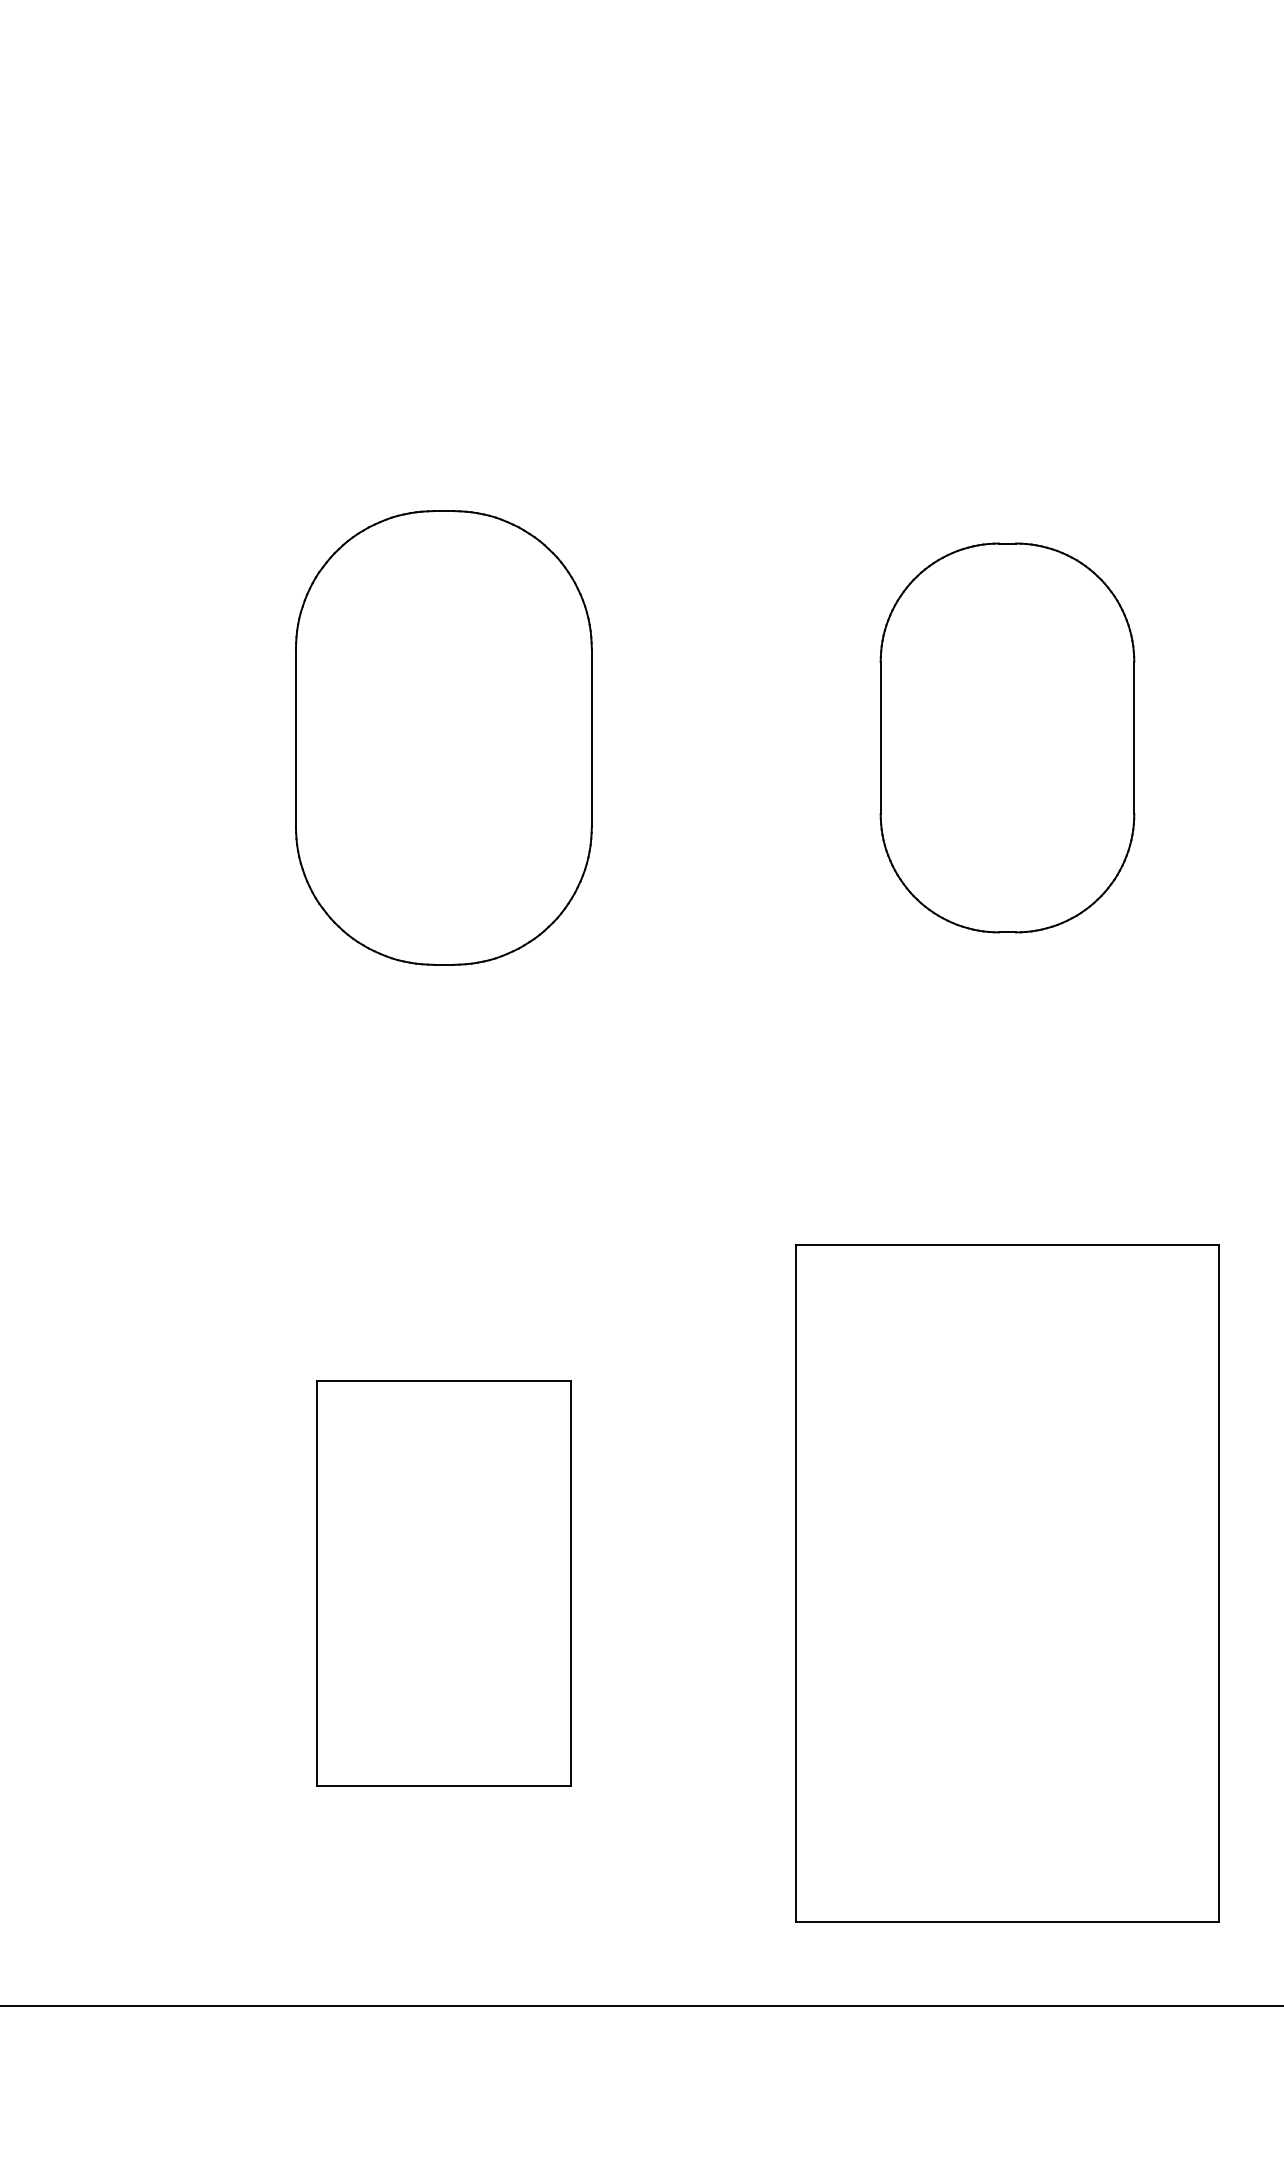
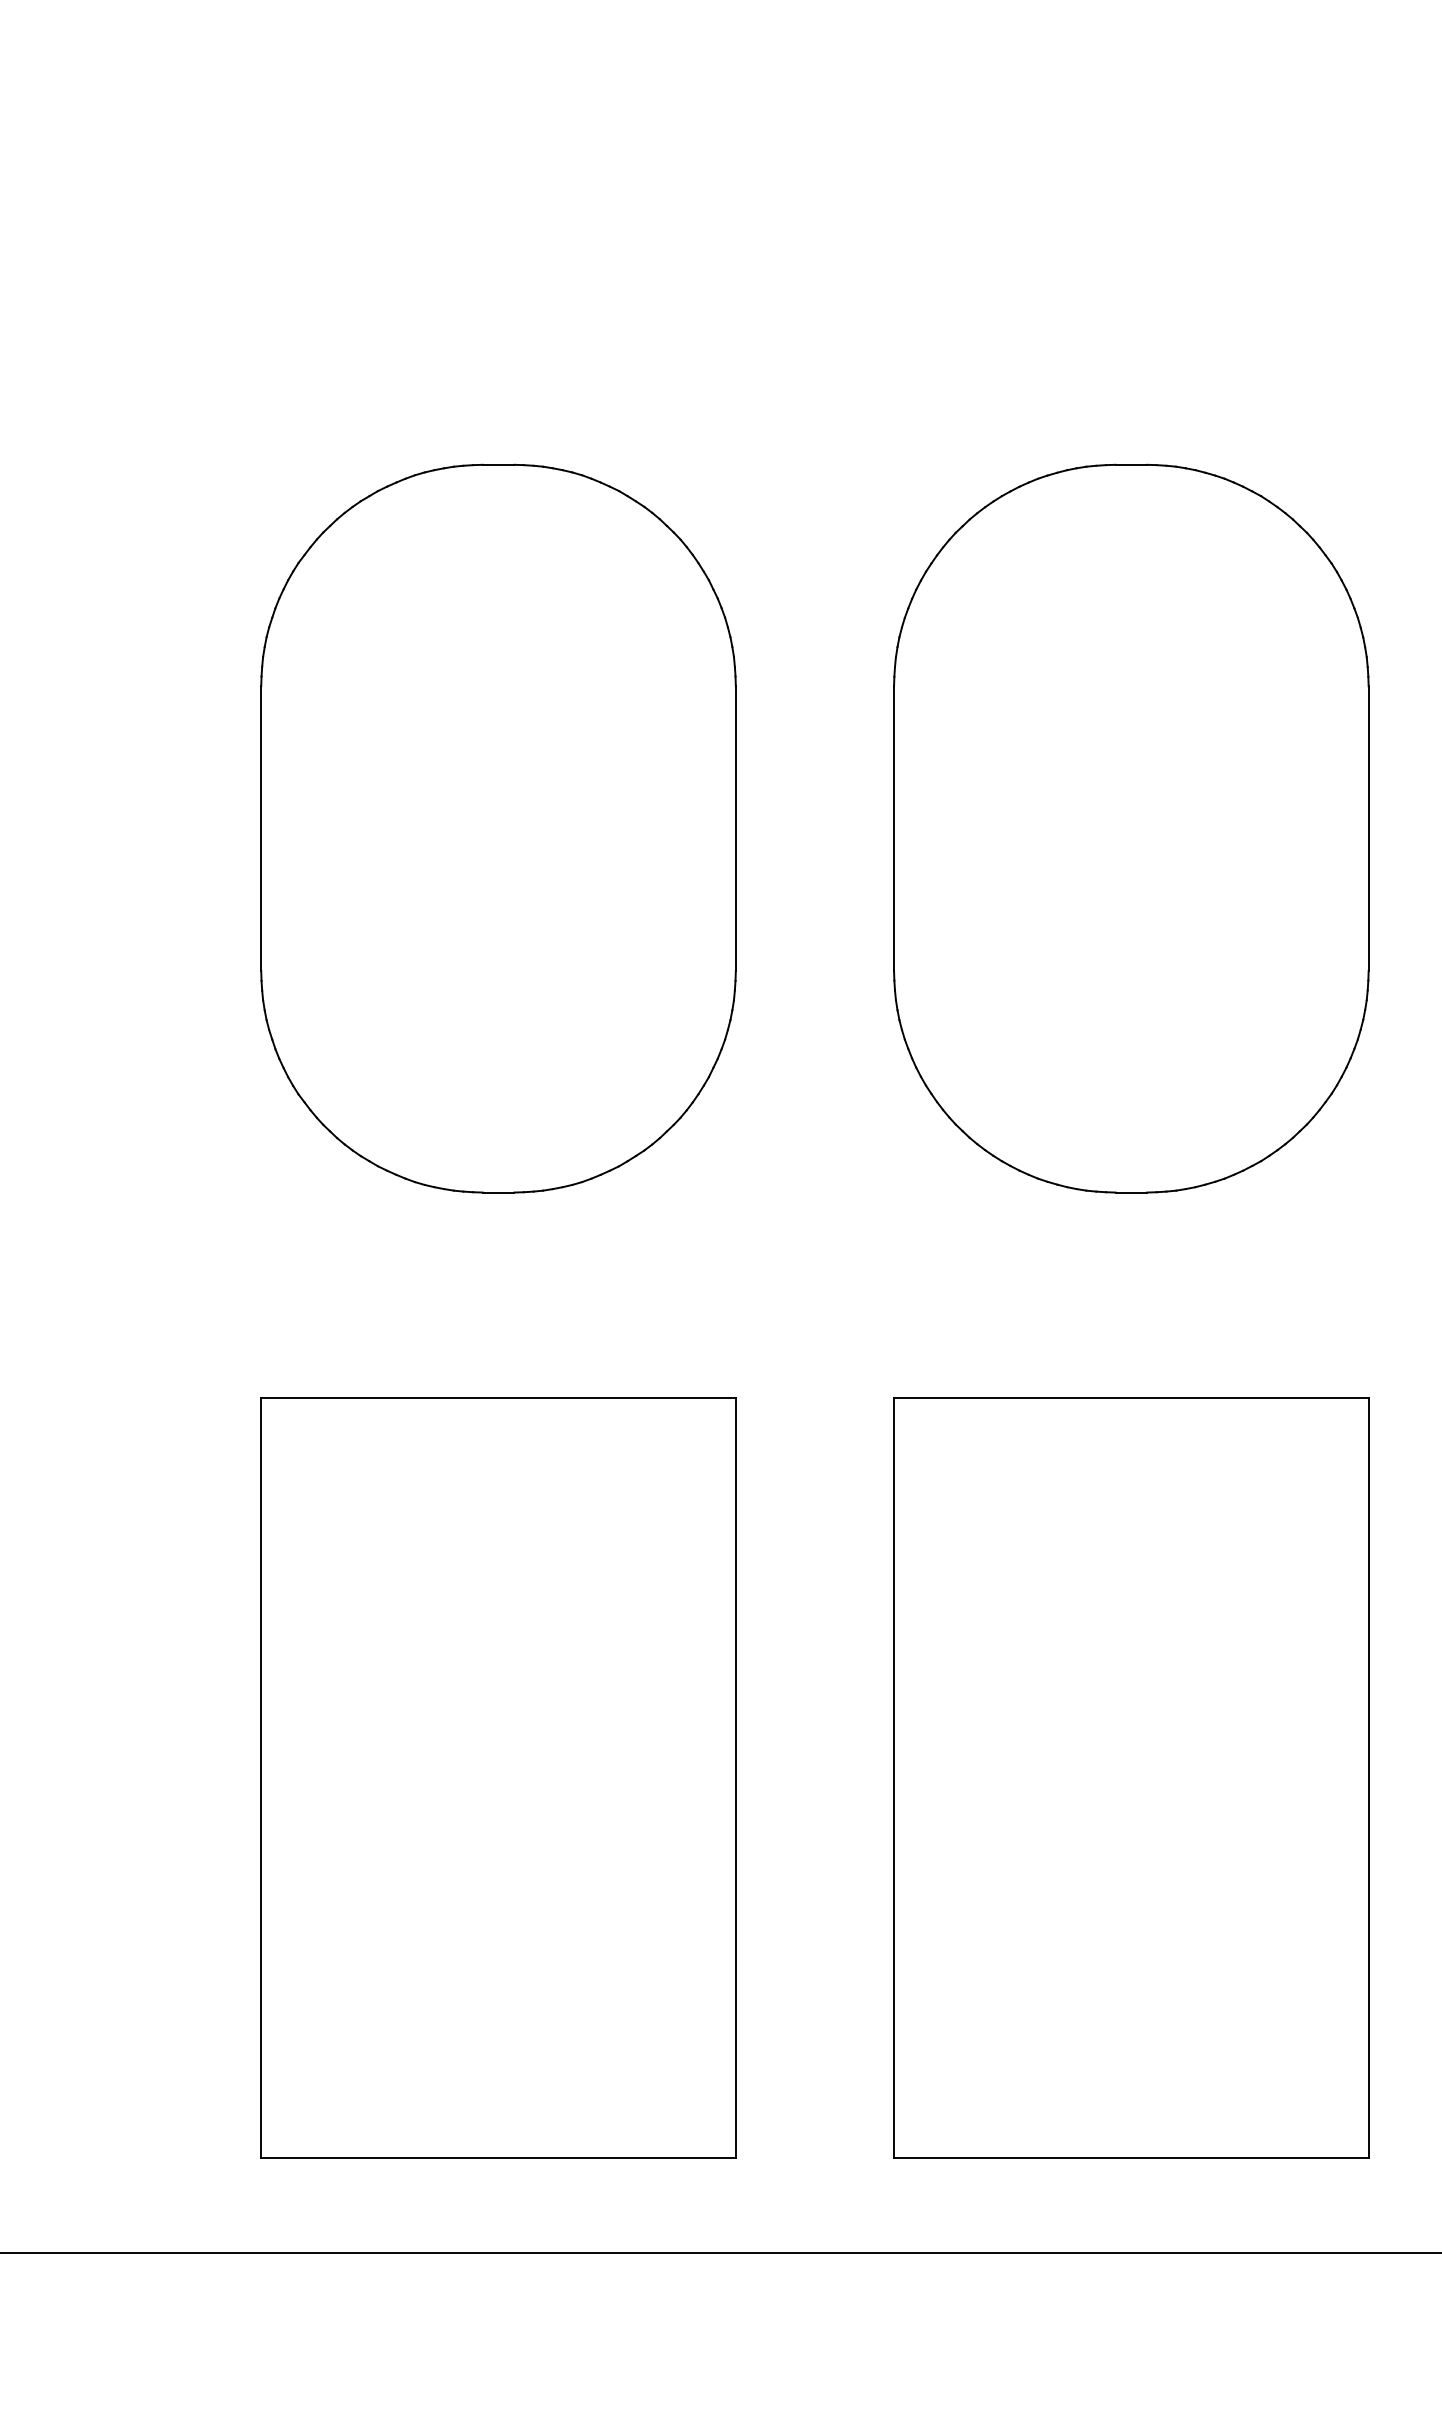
part: (443, 737) -> (498, 828), size x1.43
part: (1007, 737) -> (1131, 828), size x1.67
part: (443, 1583) -> (498, 1777), size x1.67

